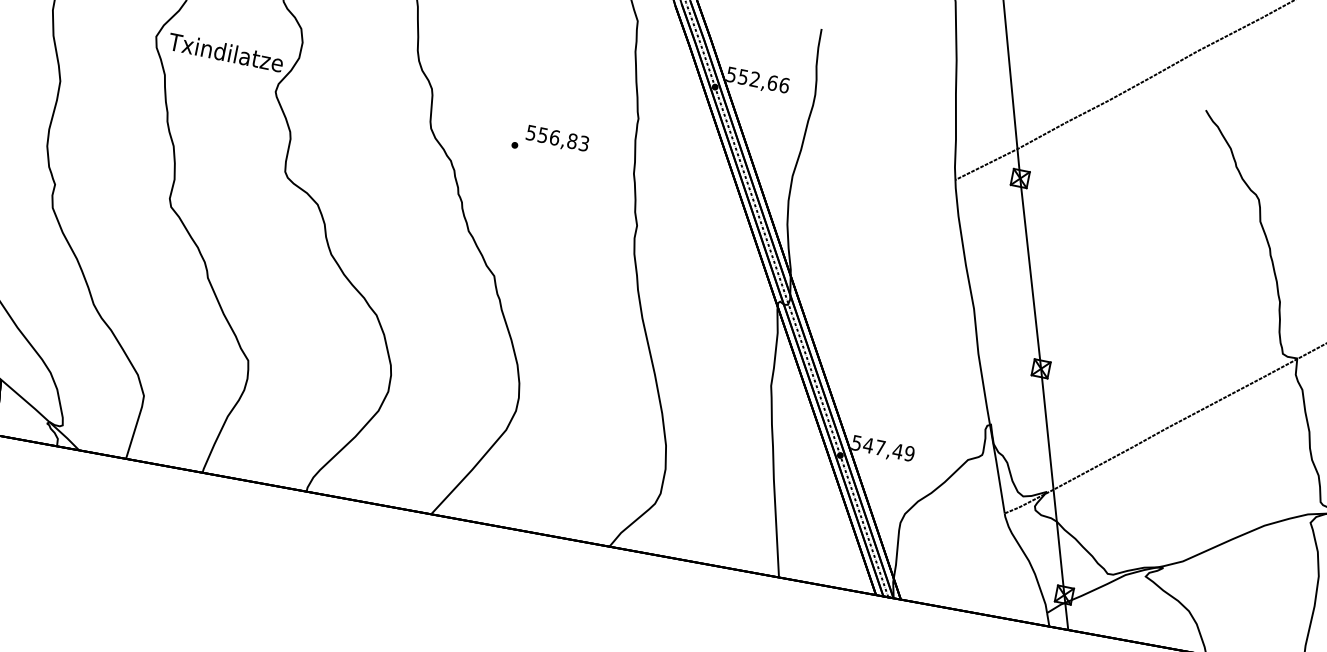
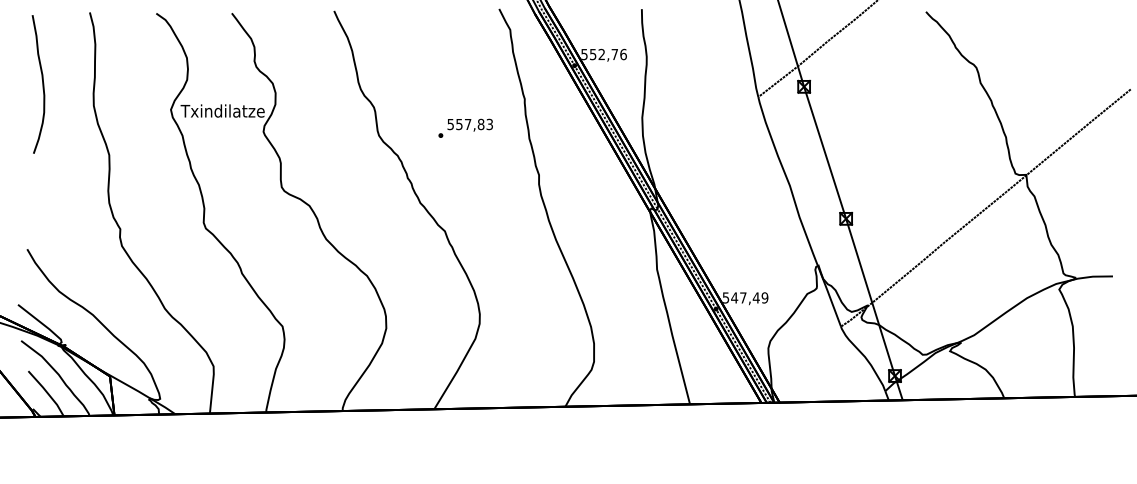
text: (772, 82) -> (614, 54), 552,66 -> 552,76
text: (553, 137) -> (467, 124), 556,83 -> 557,83

